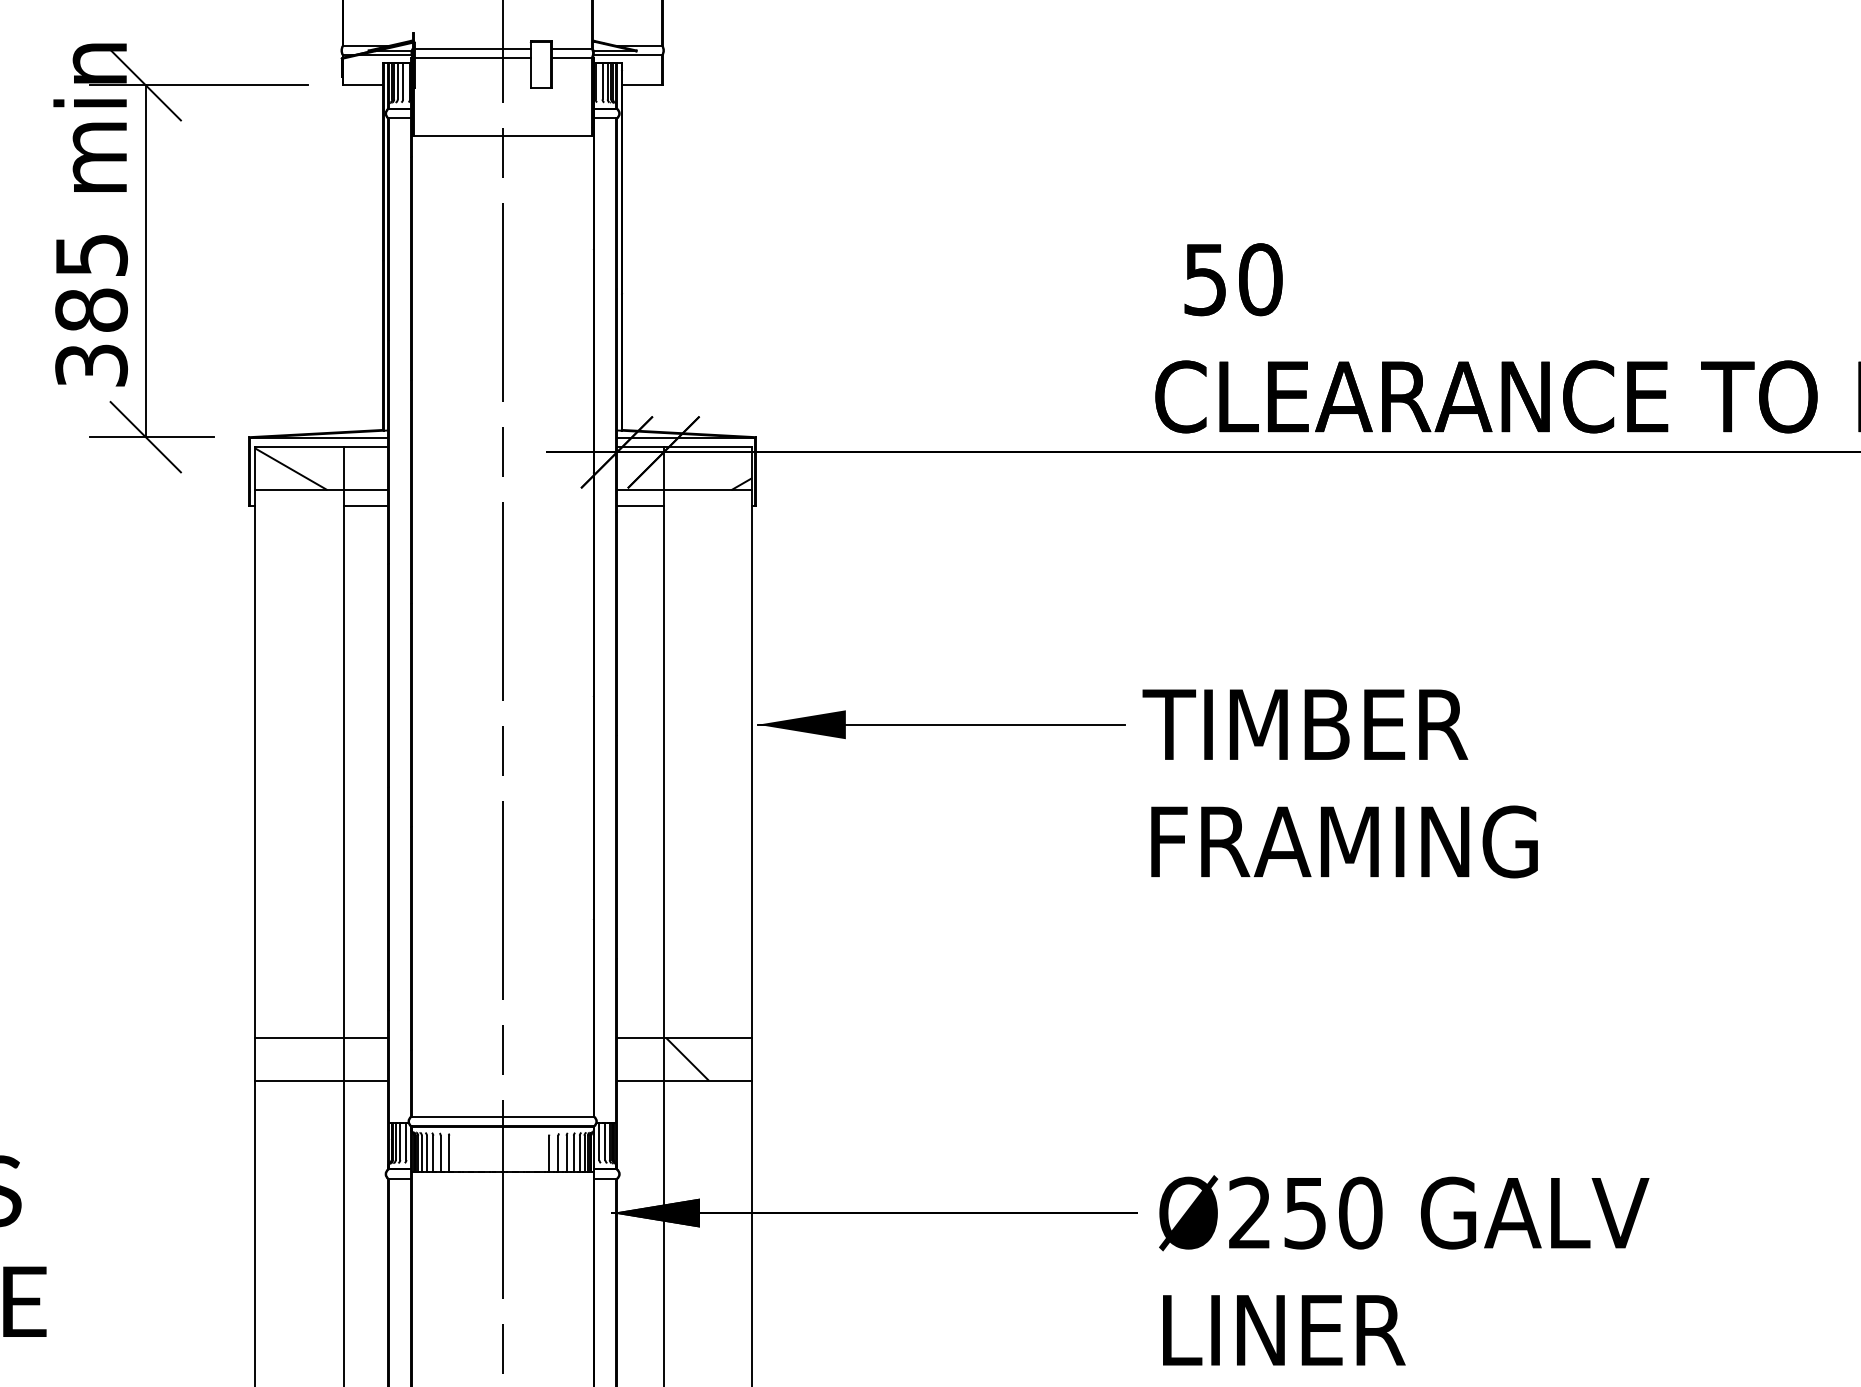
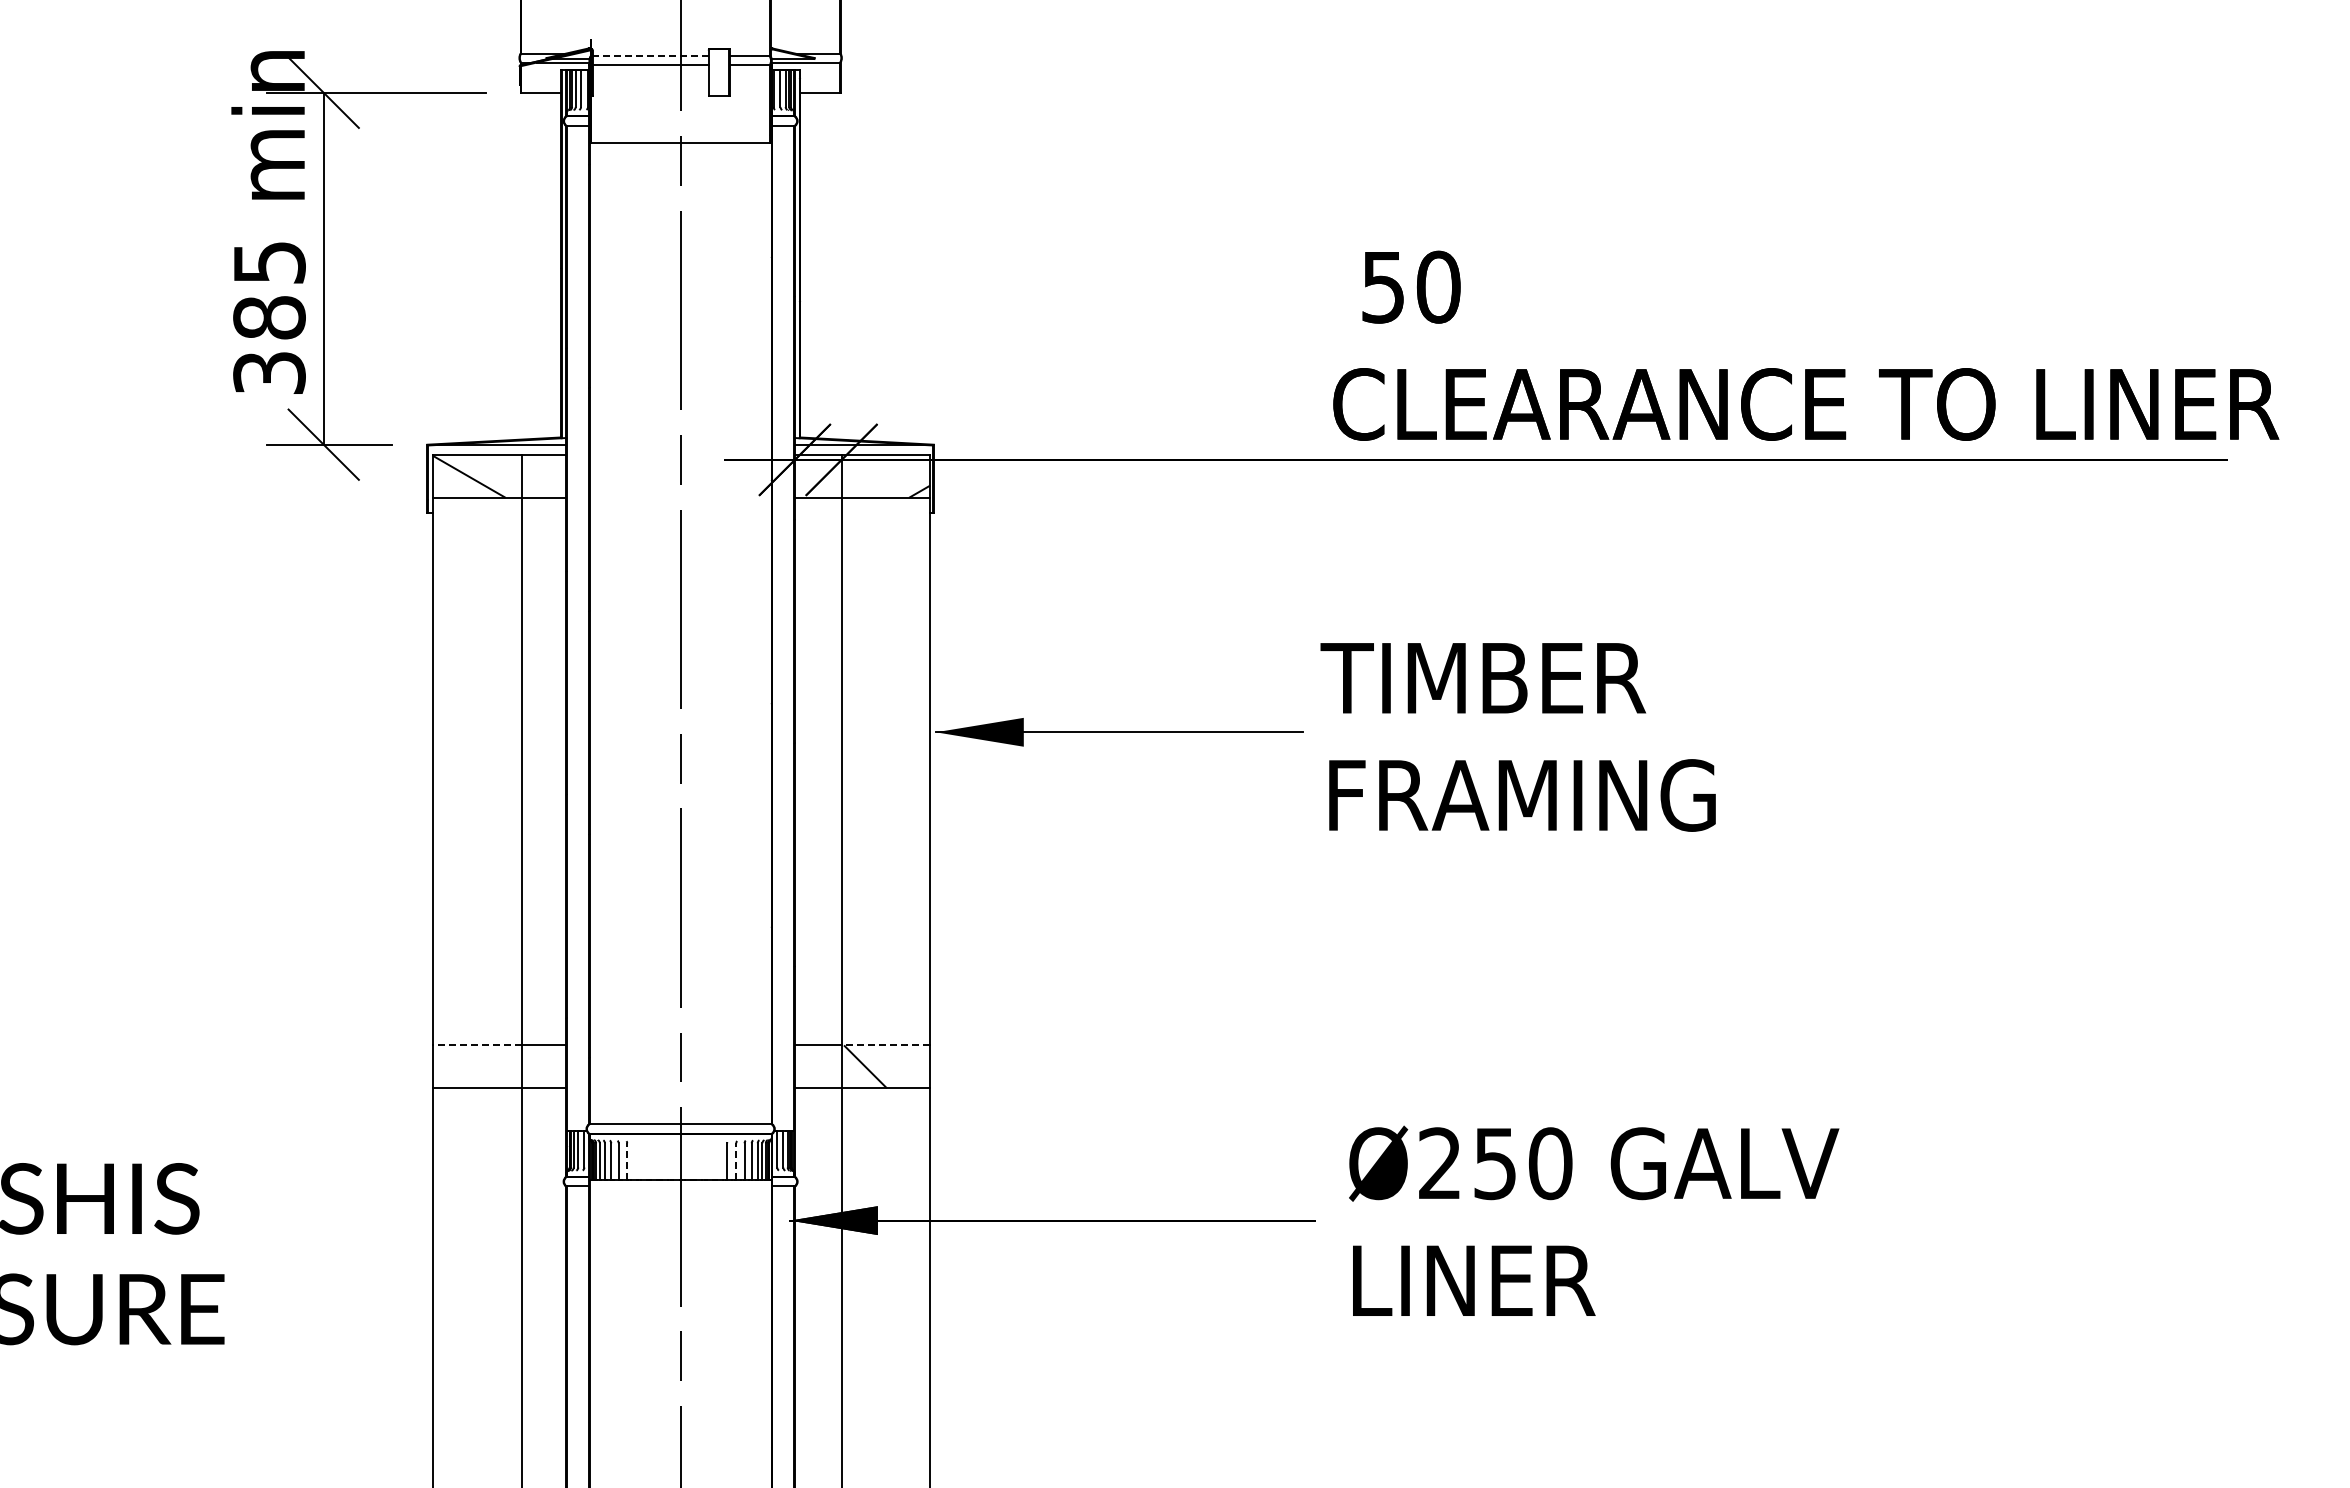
line: (472, 48) -> (650, 56), solid -> dashed
line: (365, 505) -> (543, 513), removed
line: (639, 505) -> (817, 513), removed
text: (1339, 783) -> (1517, 737), moved
line: (298, 1037) -> (476, 1045), solid -> dashed
line: (707, 1037) -> (885, 1045), solid -> dashed
line: (449, 1153) -> (627, 1161), solid -> dashed
line: (558, 1153) -> (736, 1161), solid -> dashed
text: (1404, 1269) -> (1594, 1220), moved

